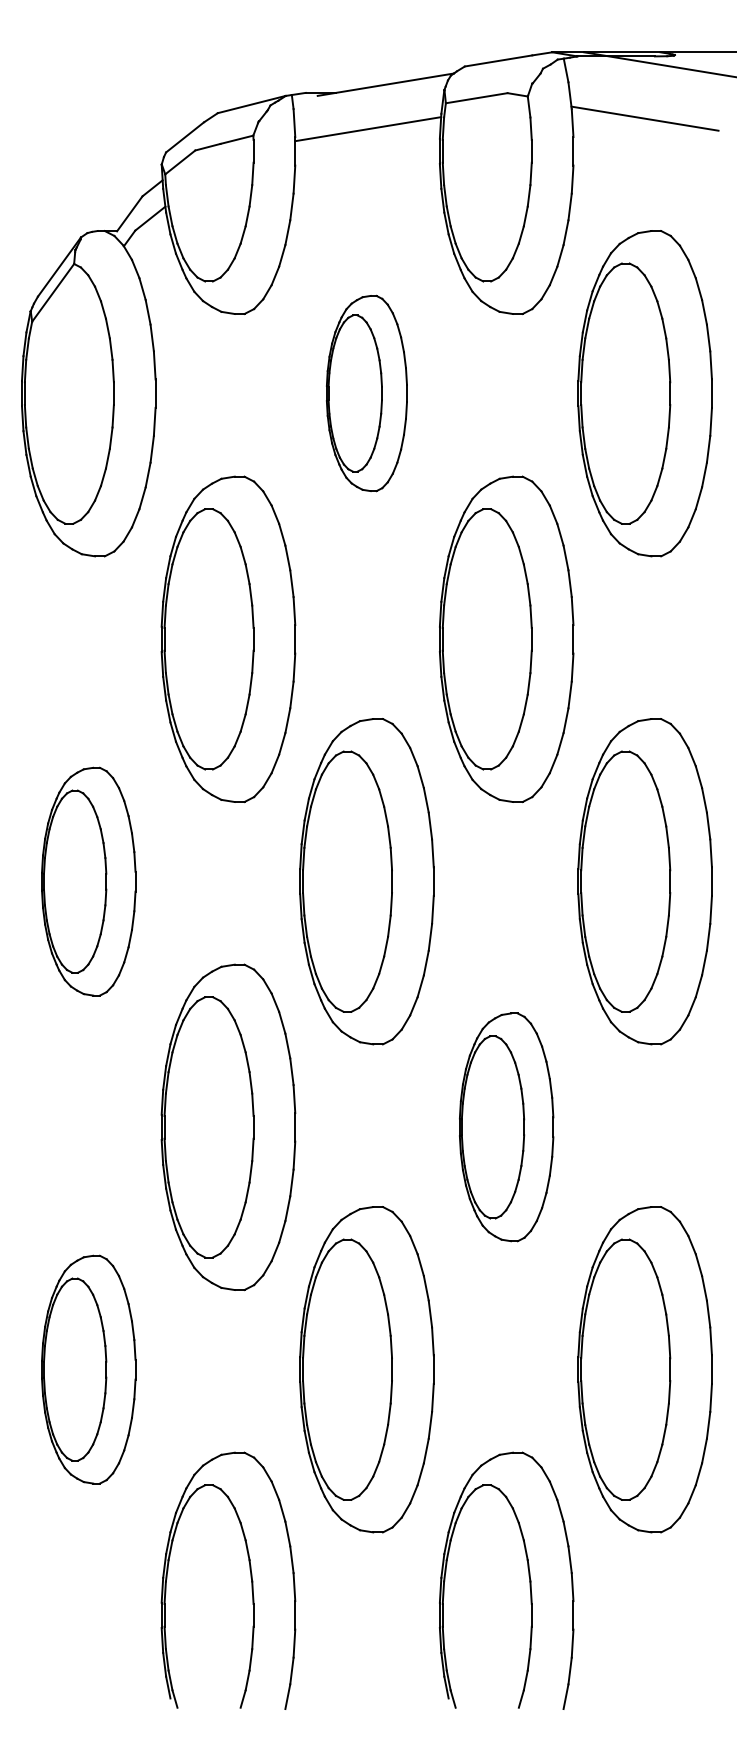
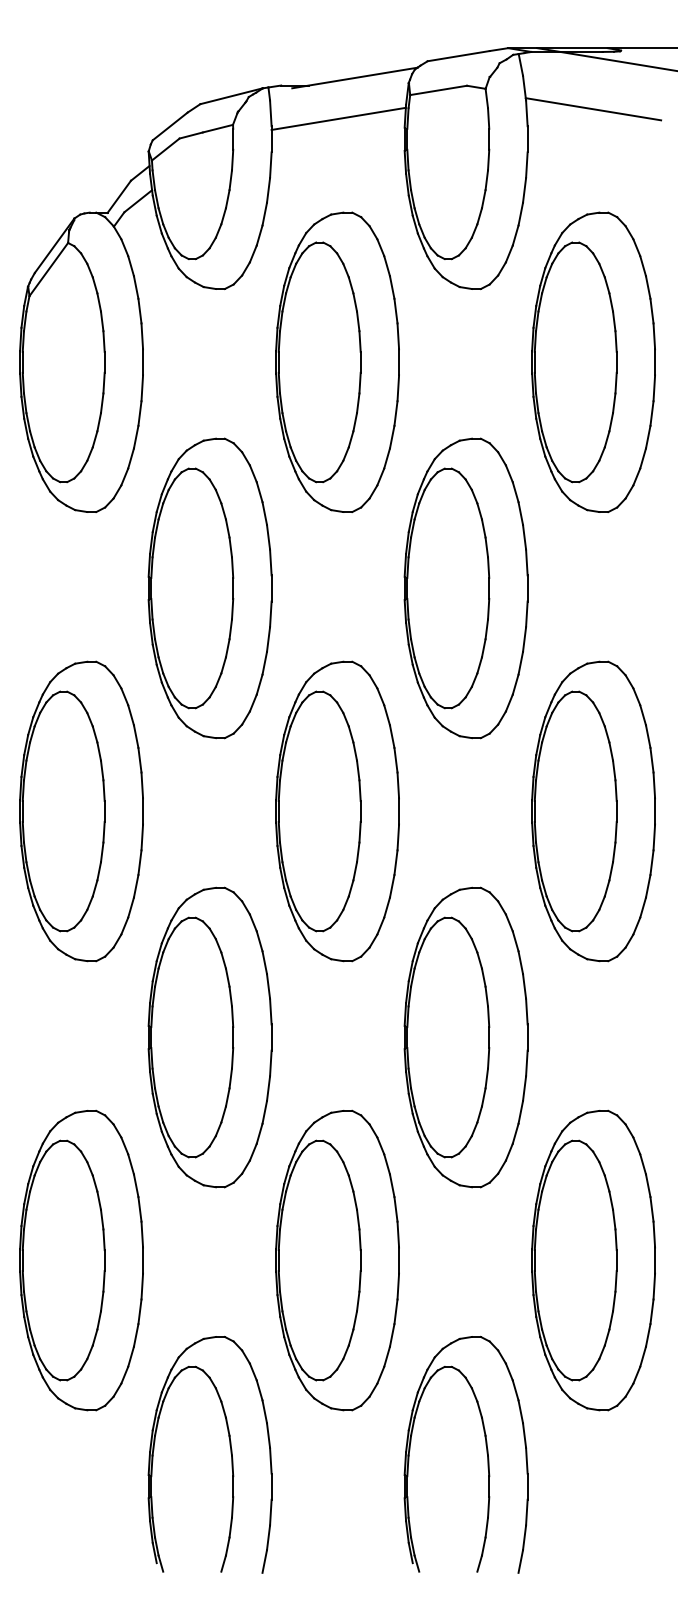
part: (366, 392) -> (337, 361), size x1.67
part: (88, 881) -> (81, 811), size x1.43
part: (505, 1127) -> (465, 1037), size x1.43
part: (88, 1369) -> (81, 1260), size x1.43

